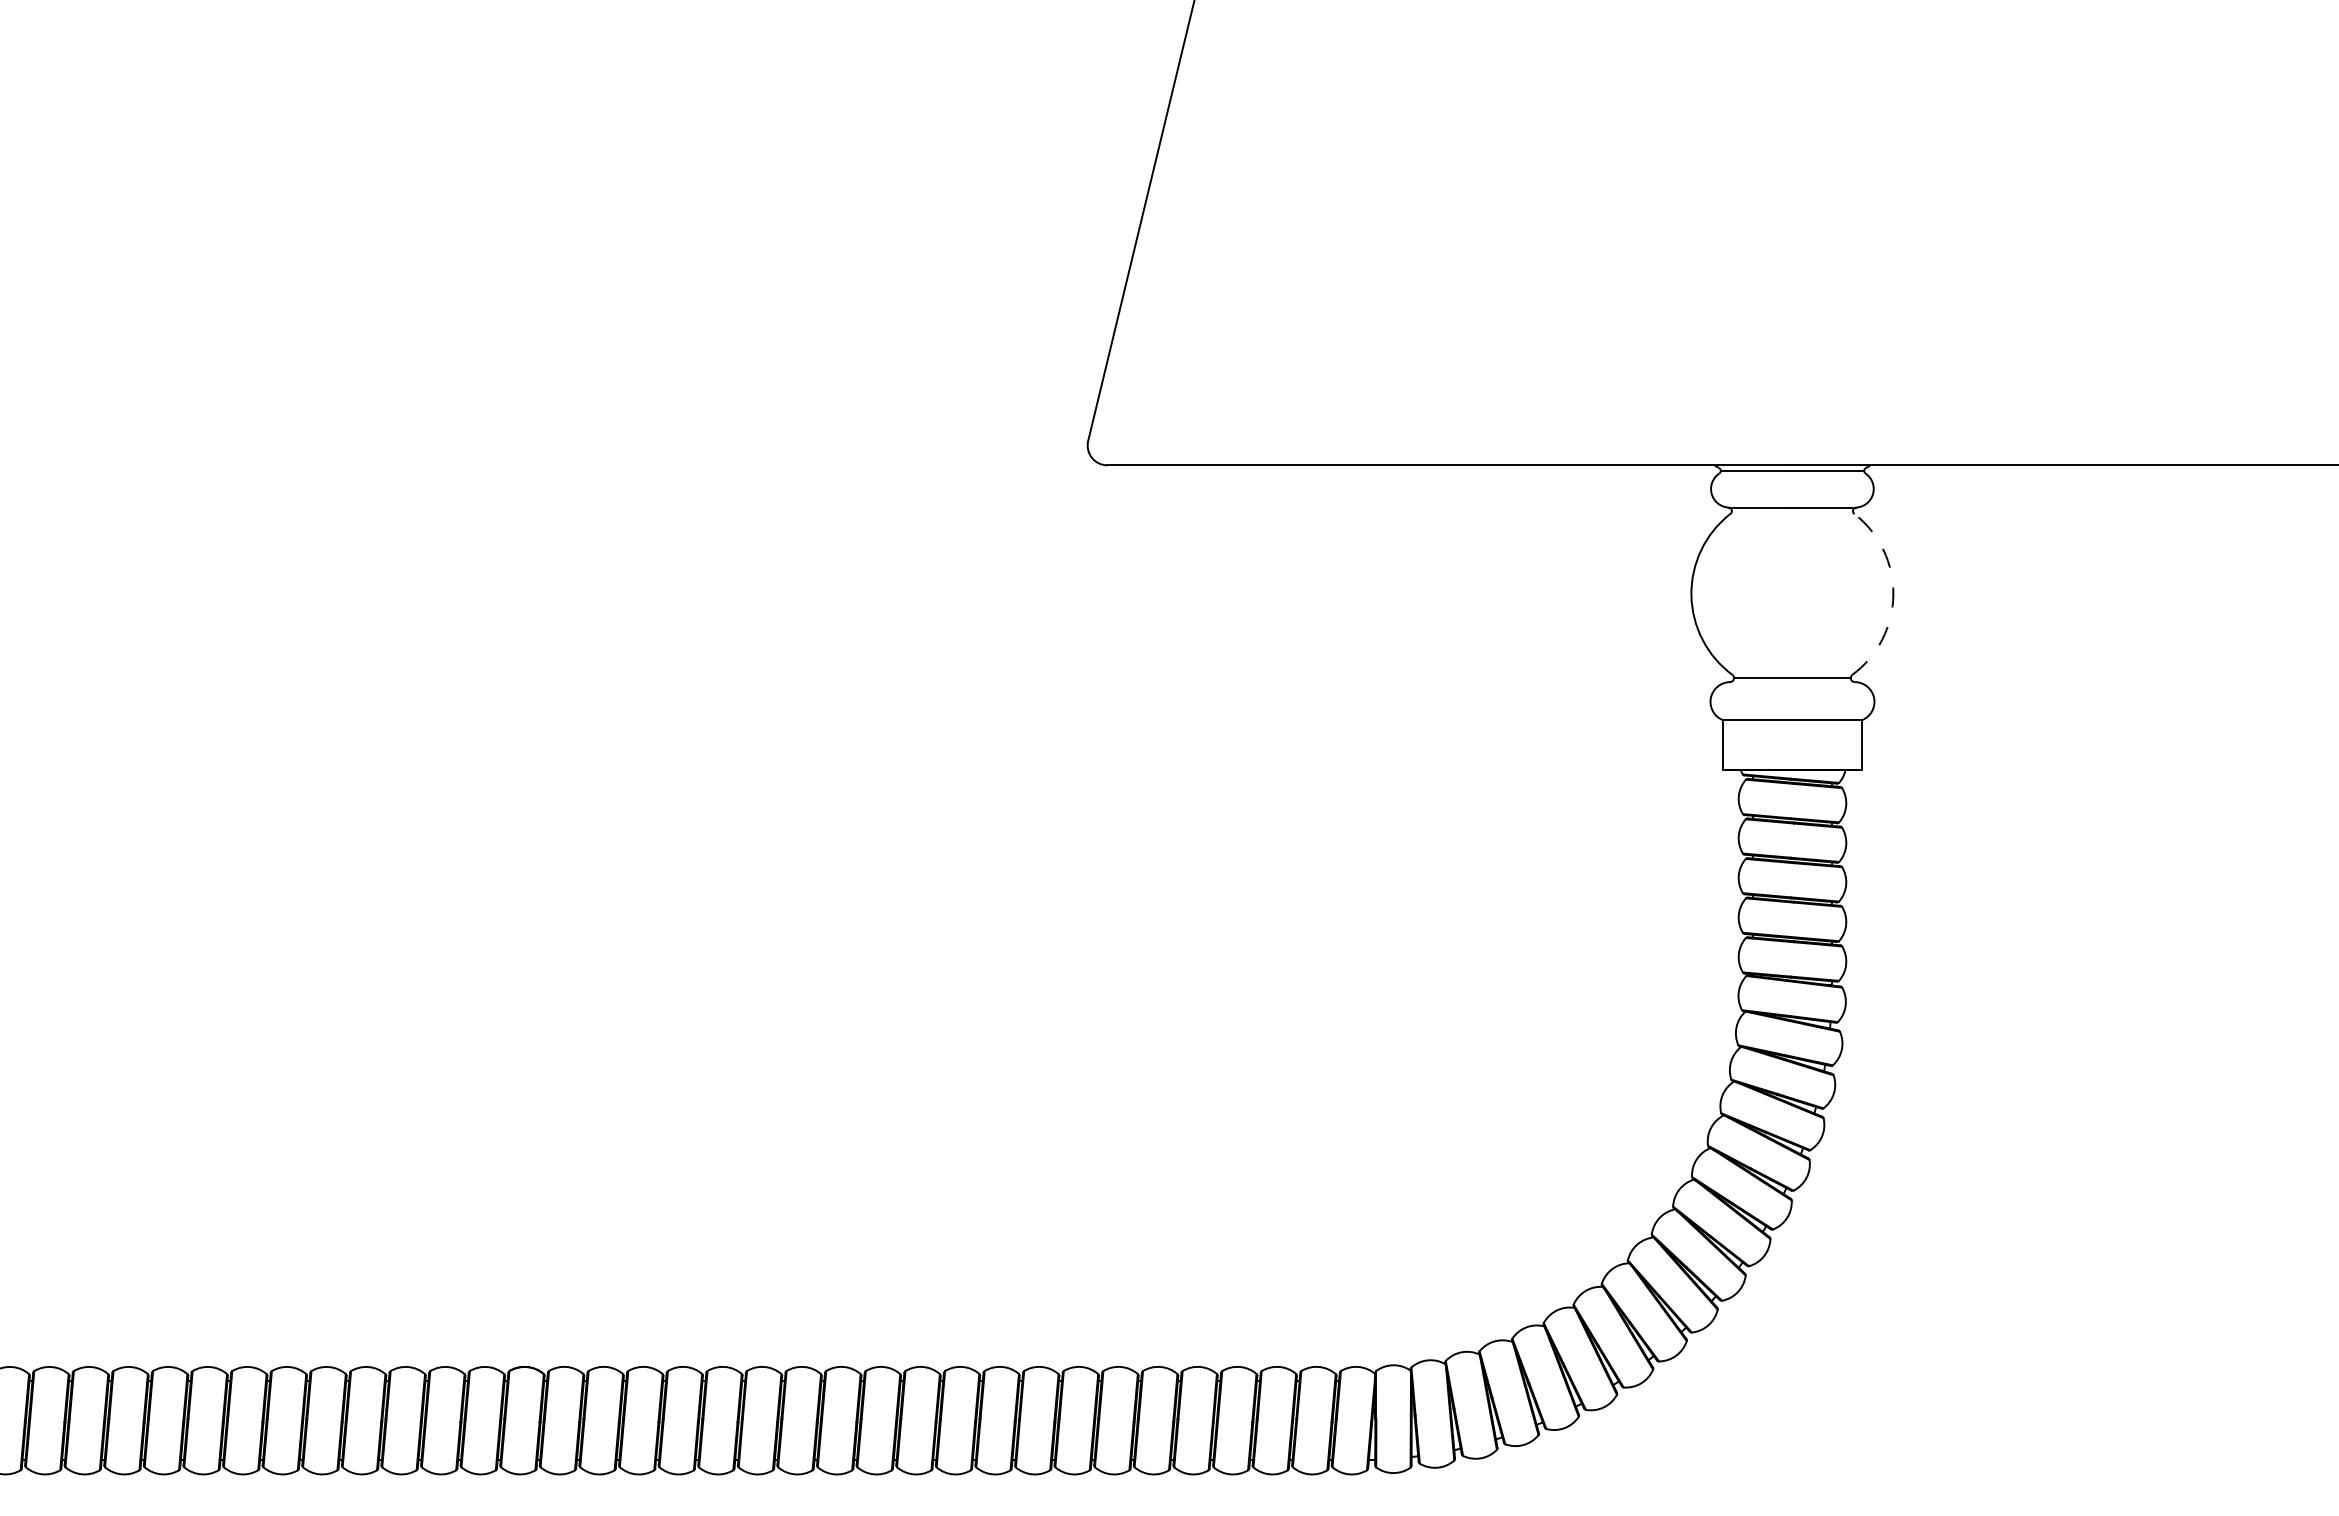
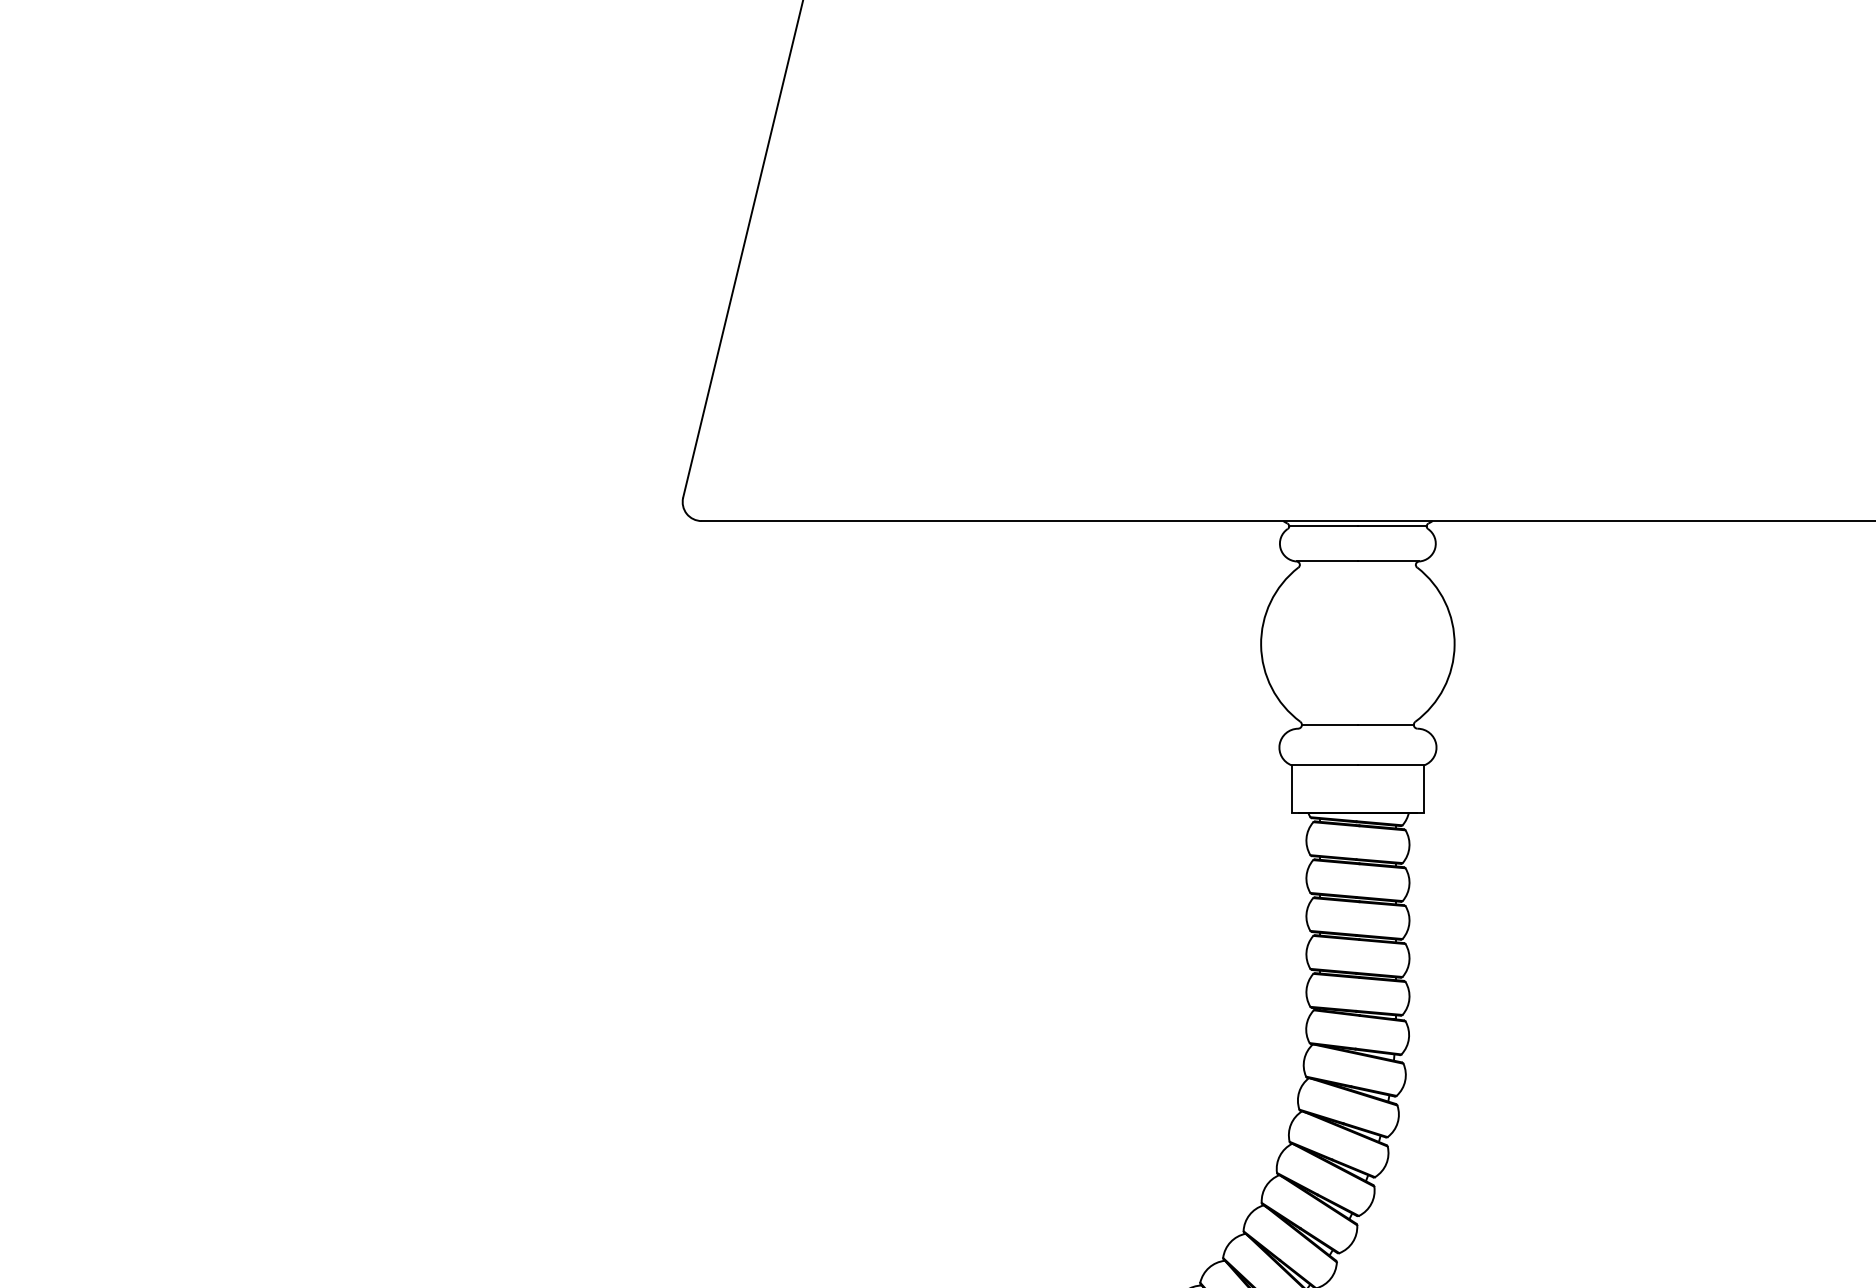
arc: (1893, 595) -> (1454, 645), dashed -> solid

